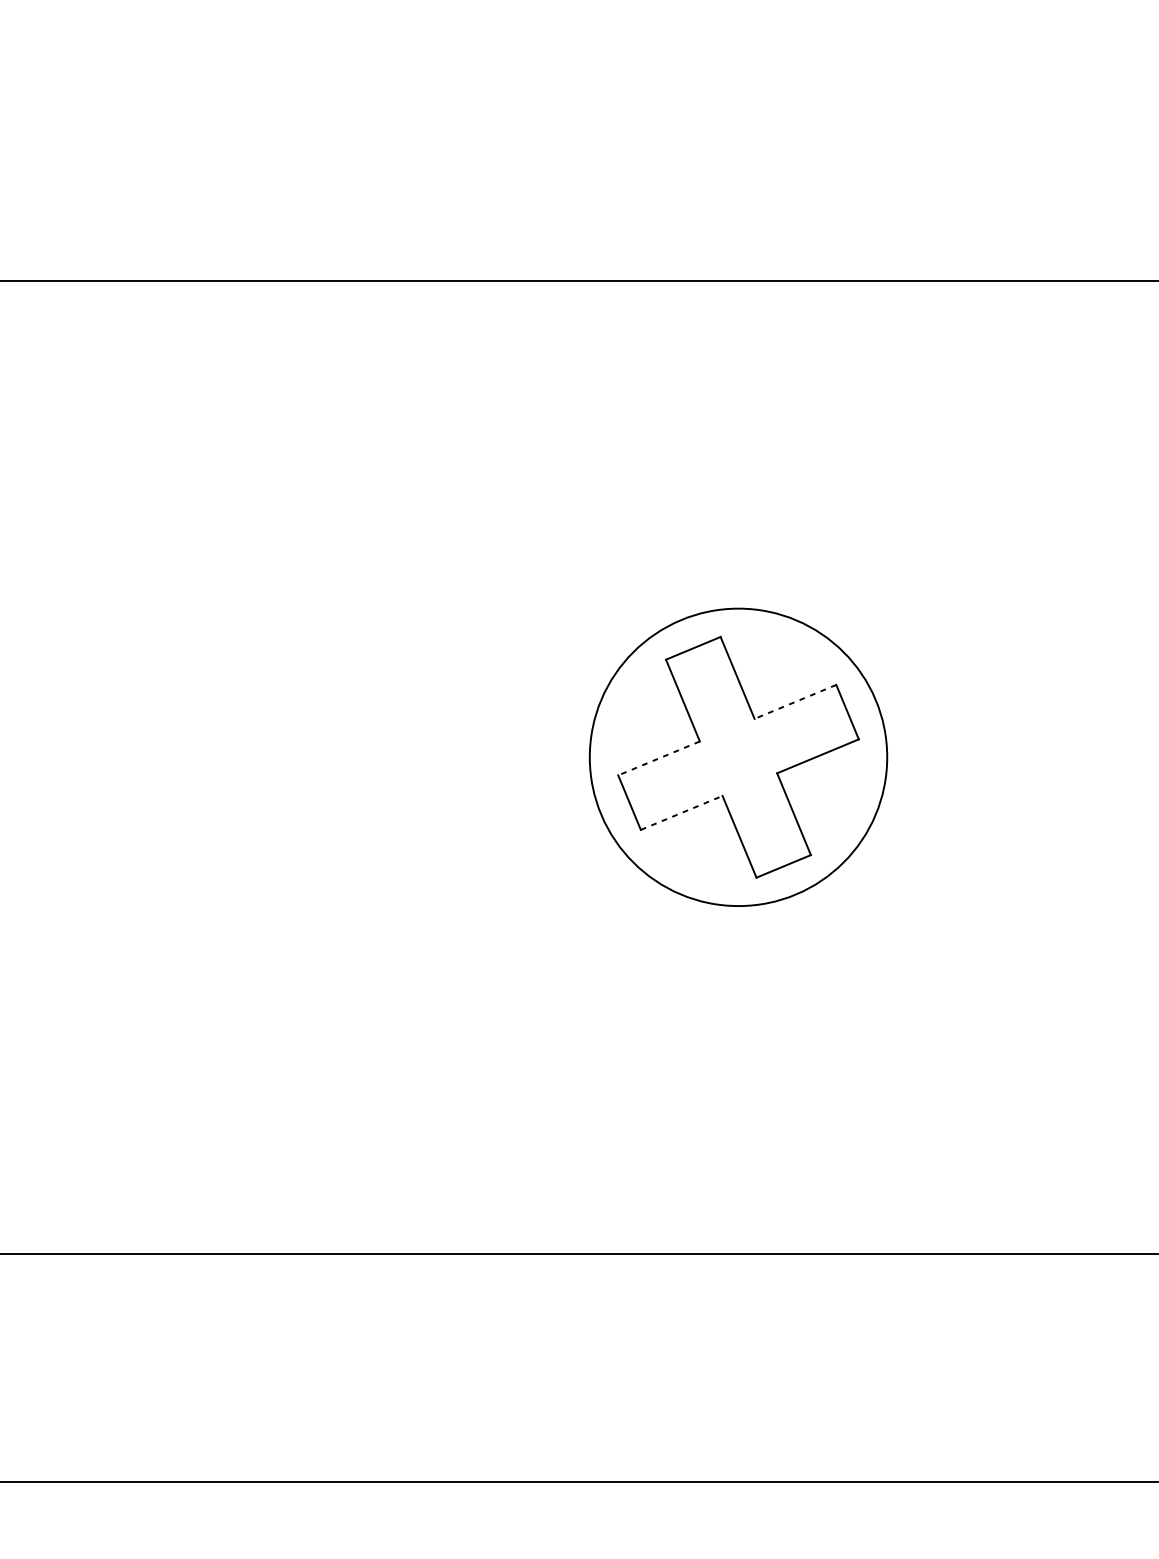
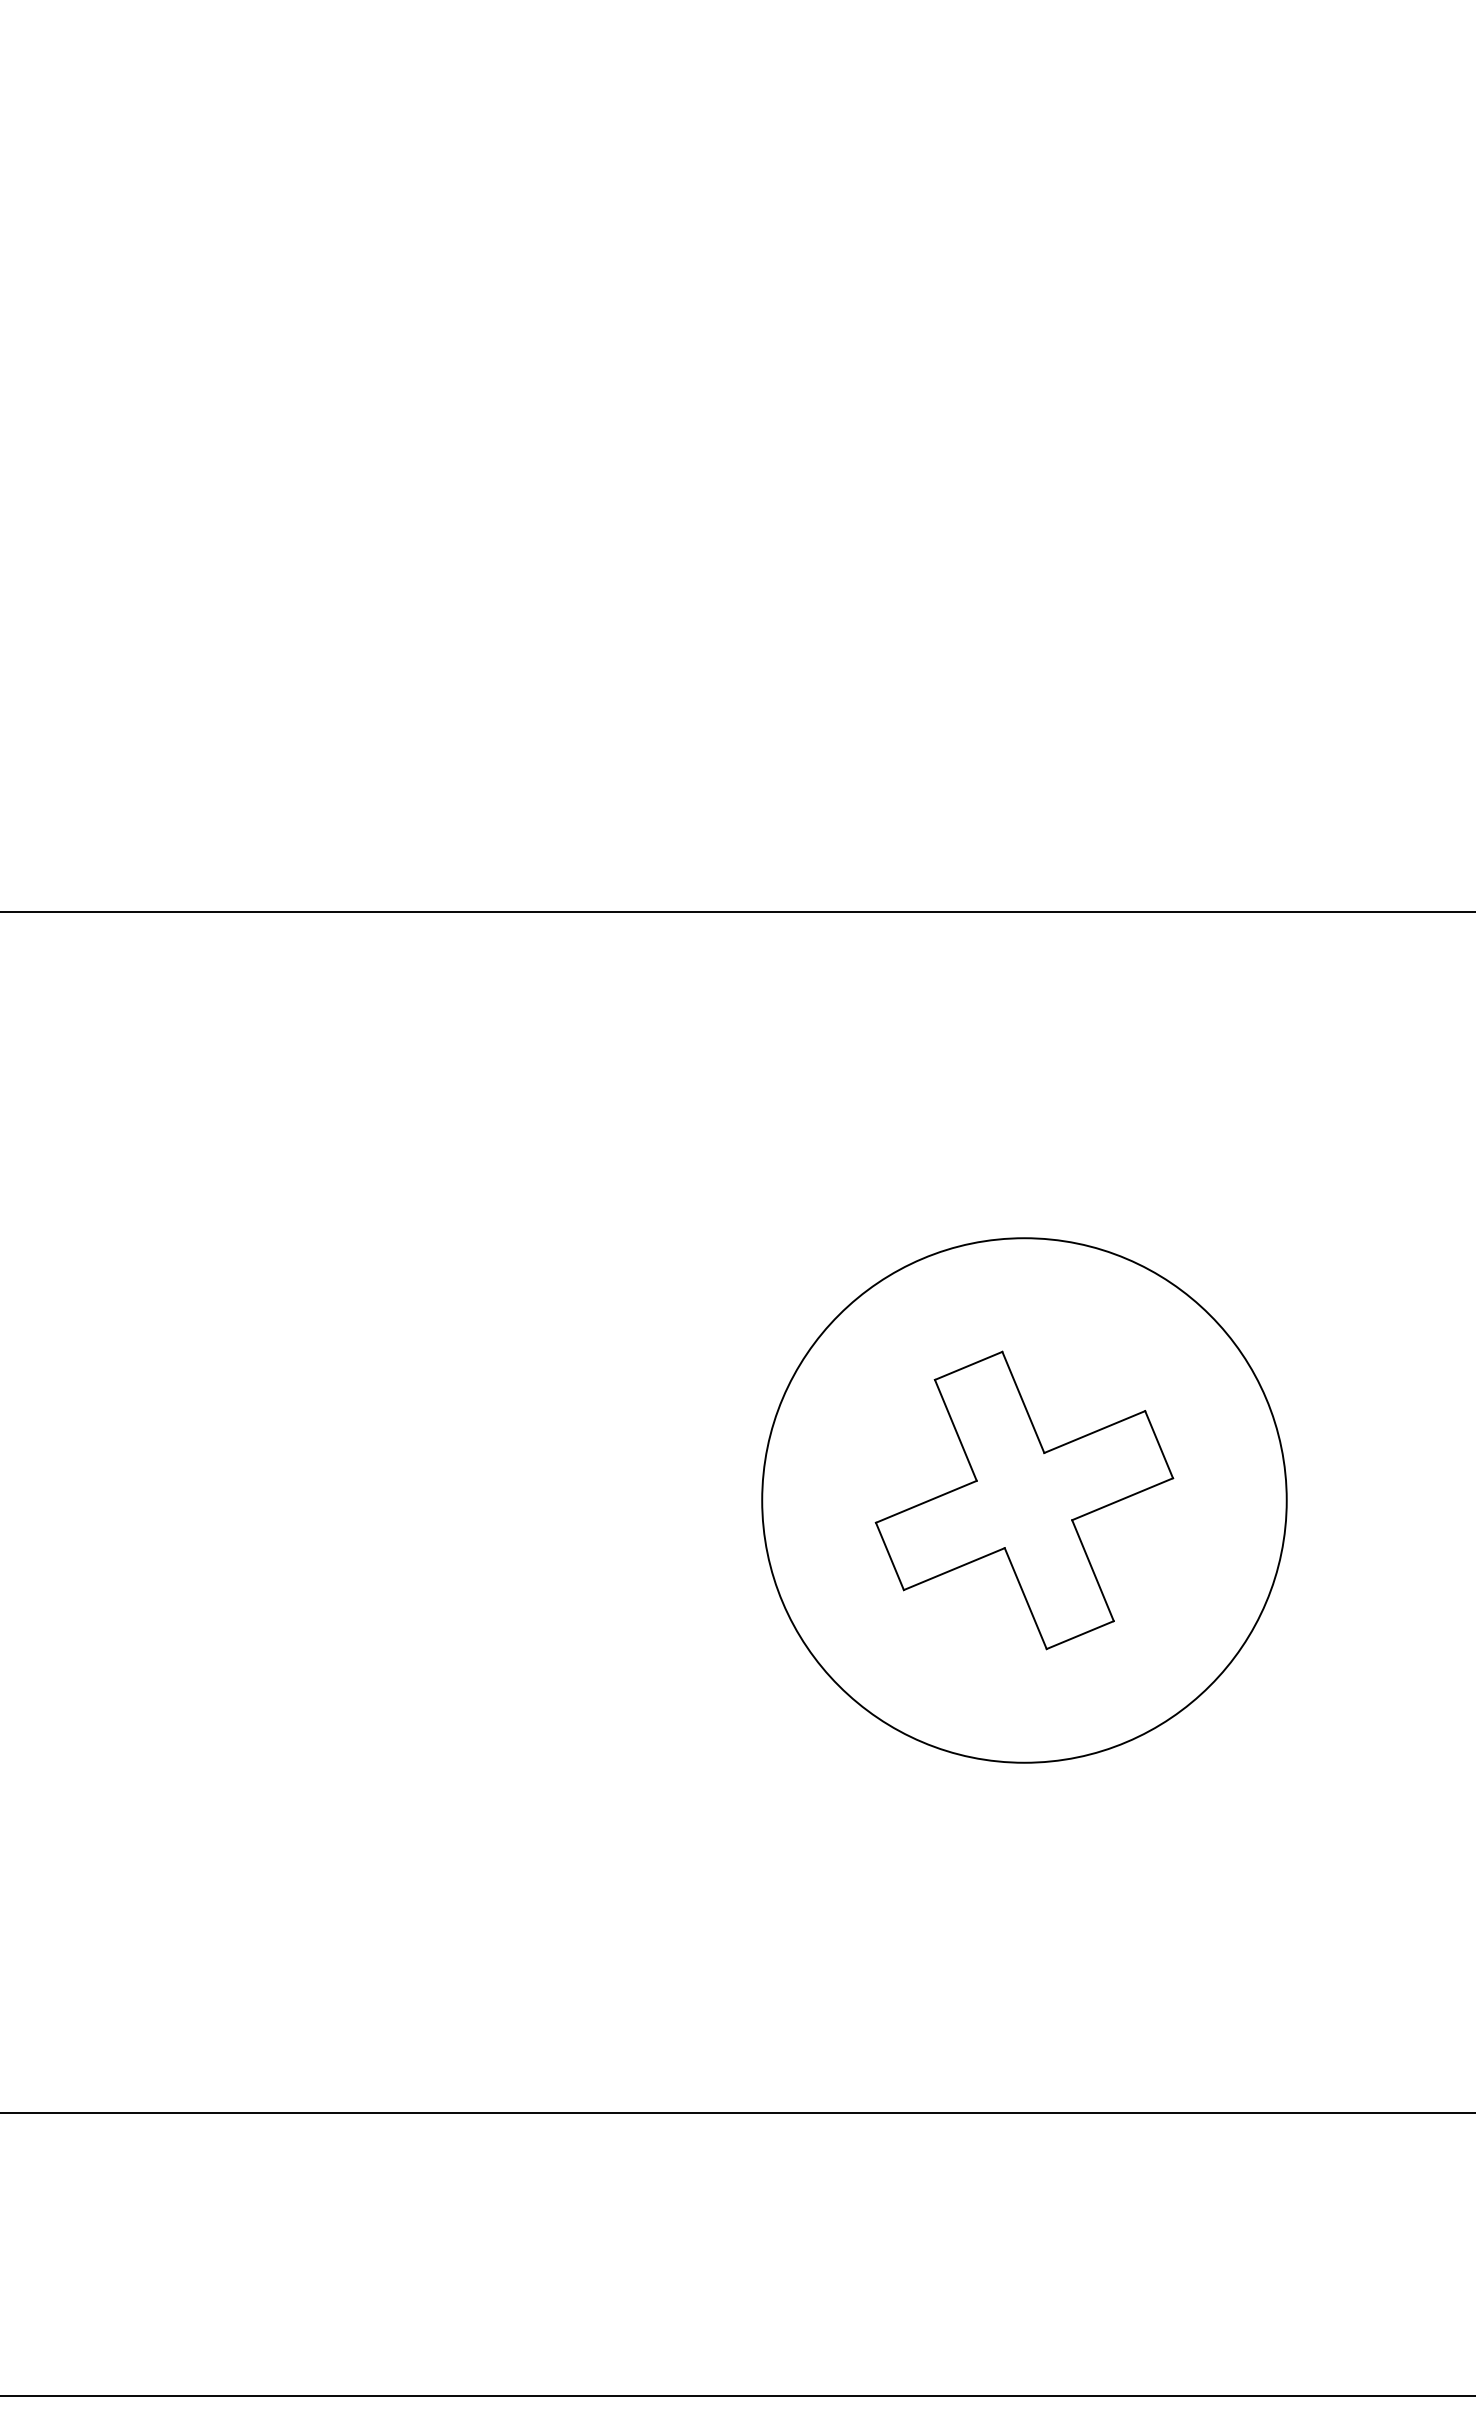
line: (795, 702) -> (1094, 1432), dashed -> solid
circle: (738, 757) -> (1024, 1500), size x1.43
line: (659, 758) -> (926, 1501), dashed -> solid
line: (681, 813) -> (954, 1569), dashed -> solid

